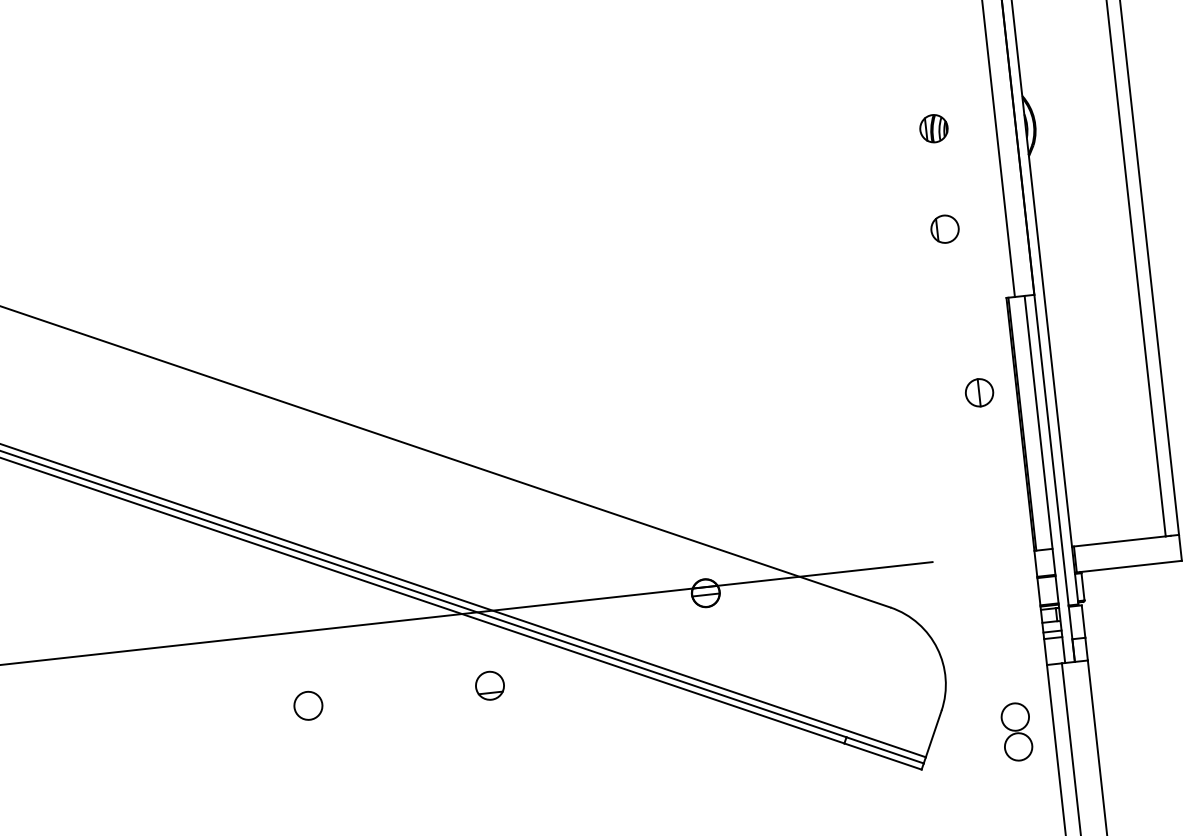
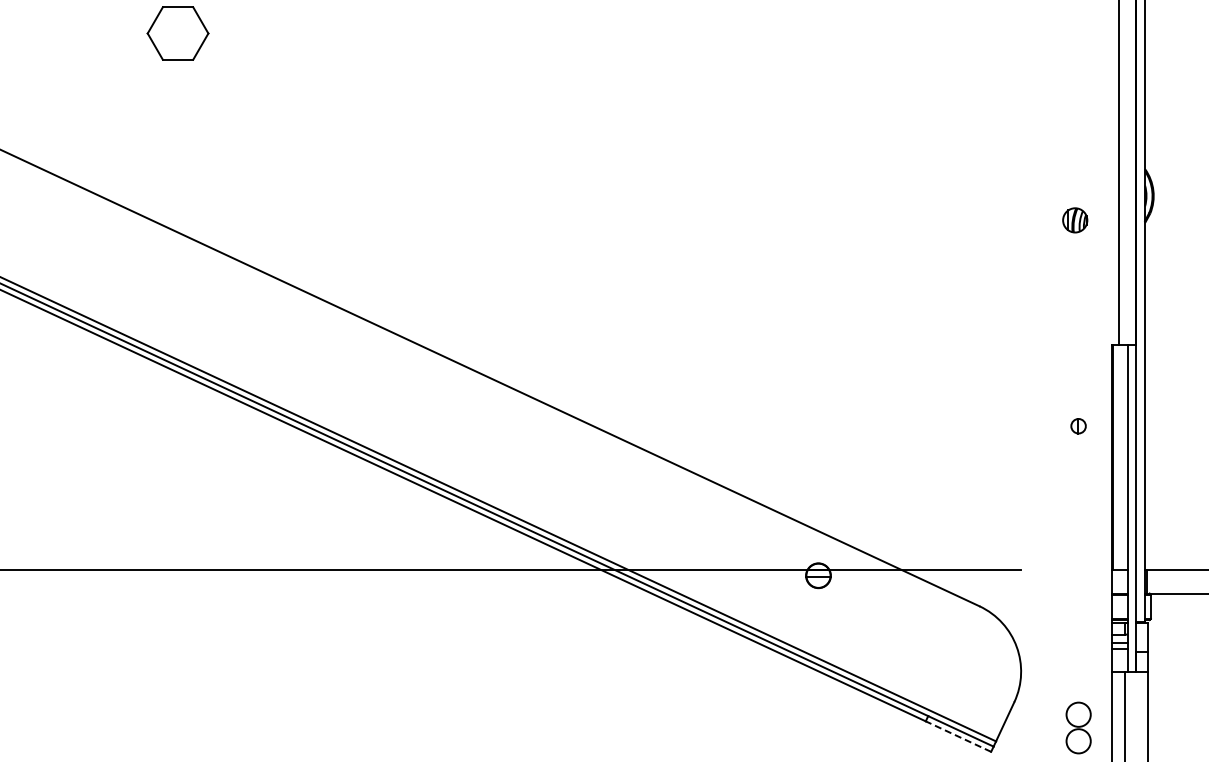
part: (934, 128) -> (1075, 220), moved
part: (945, 228) -> (1064, 278), removed
part: (979, 393) -> (1078, 426), size x0.6
part: (489, 685) -> (619, 635), removed
circle: (307, 705) -> (457, 635), removed
line: (883, 756) -> (958, 736), solid -> dashed

